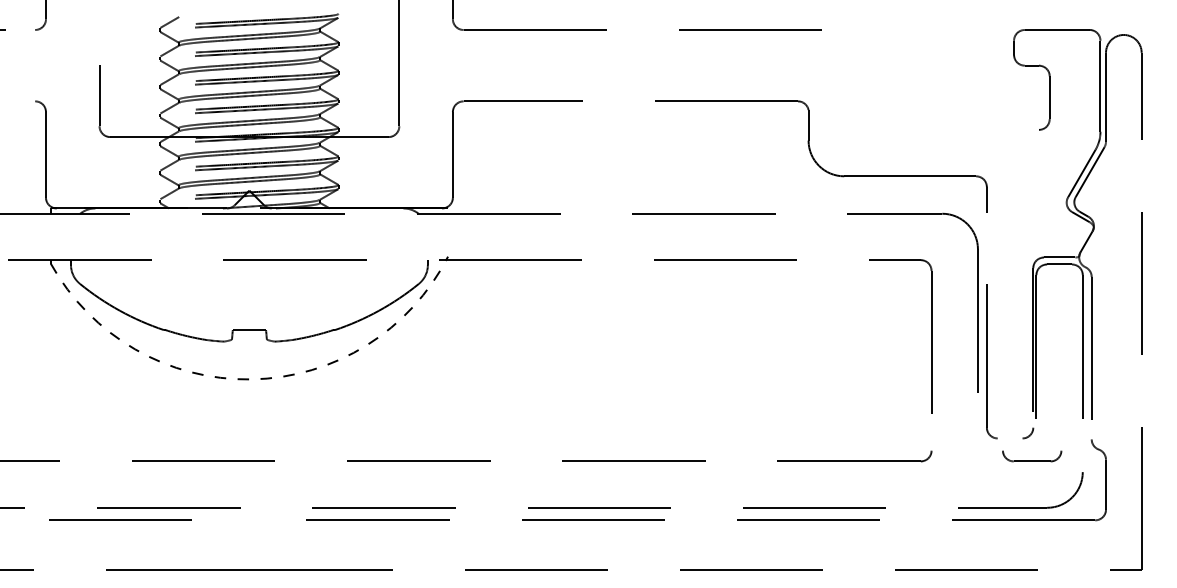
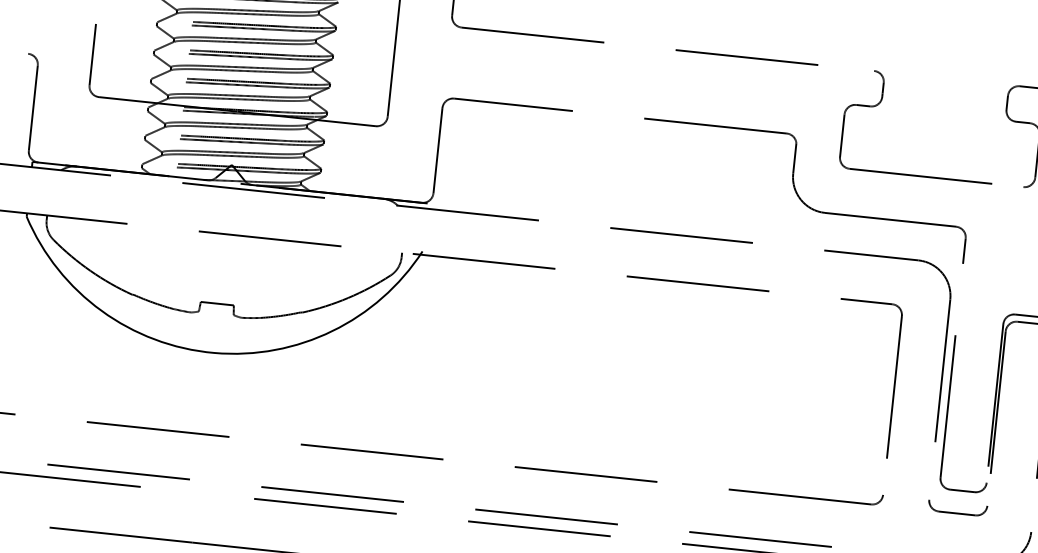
part: (889, 59) -> (882, 101), added
arc: (251, 379) -> (214, 353), dashed -> solid
line: (1009, 438) -> (961, 490), added
part: (1032, 456) -> (958, 508), moved

